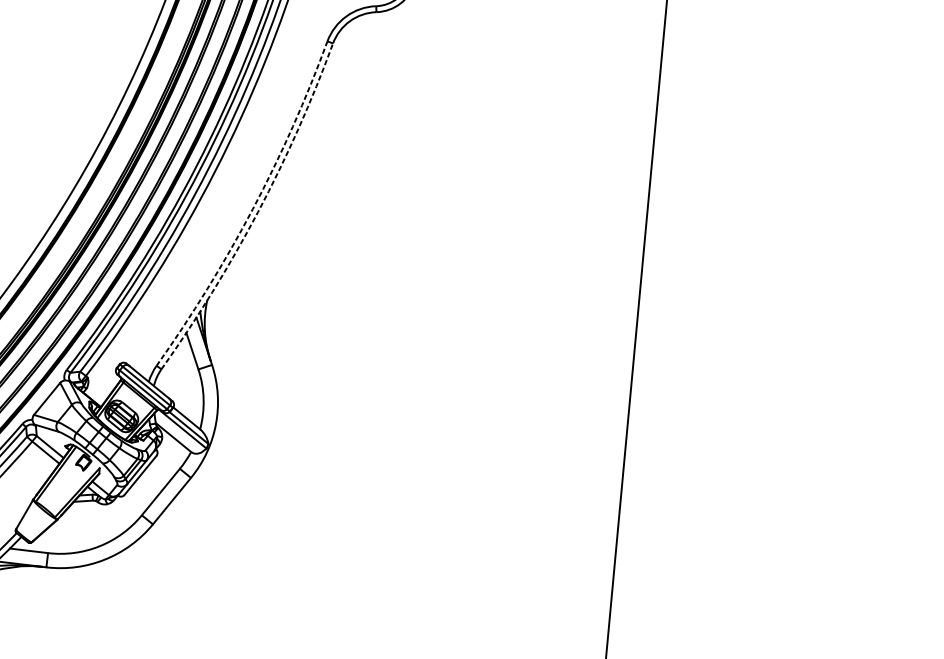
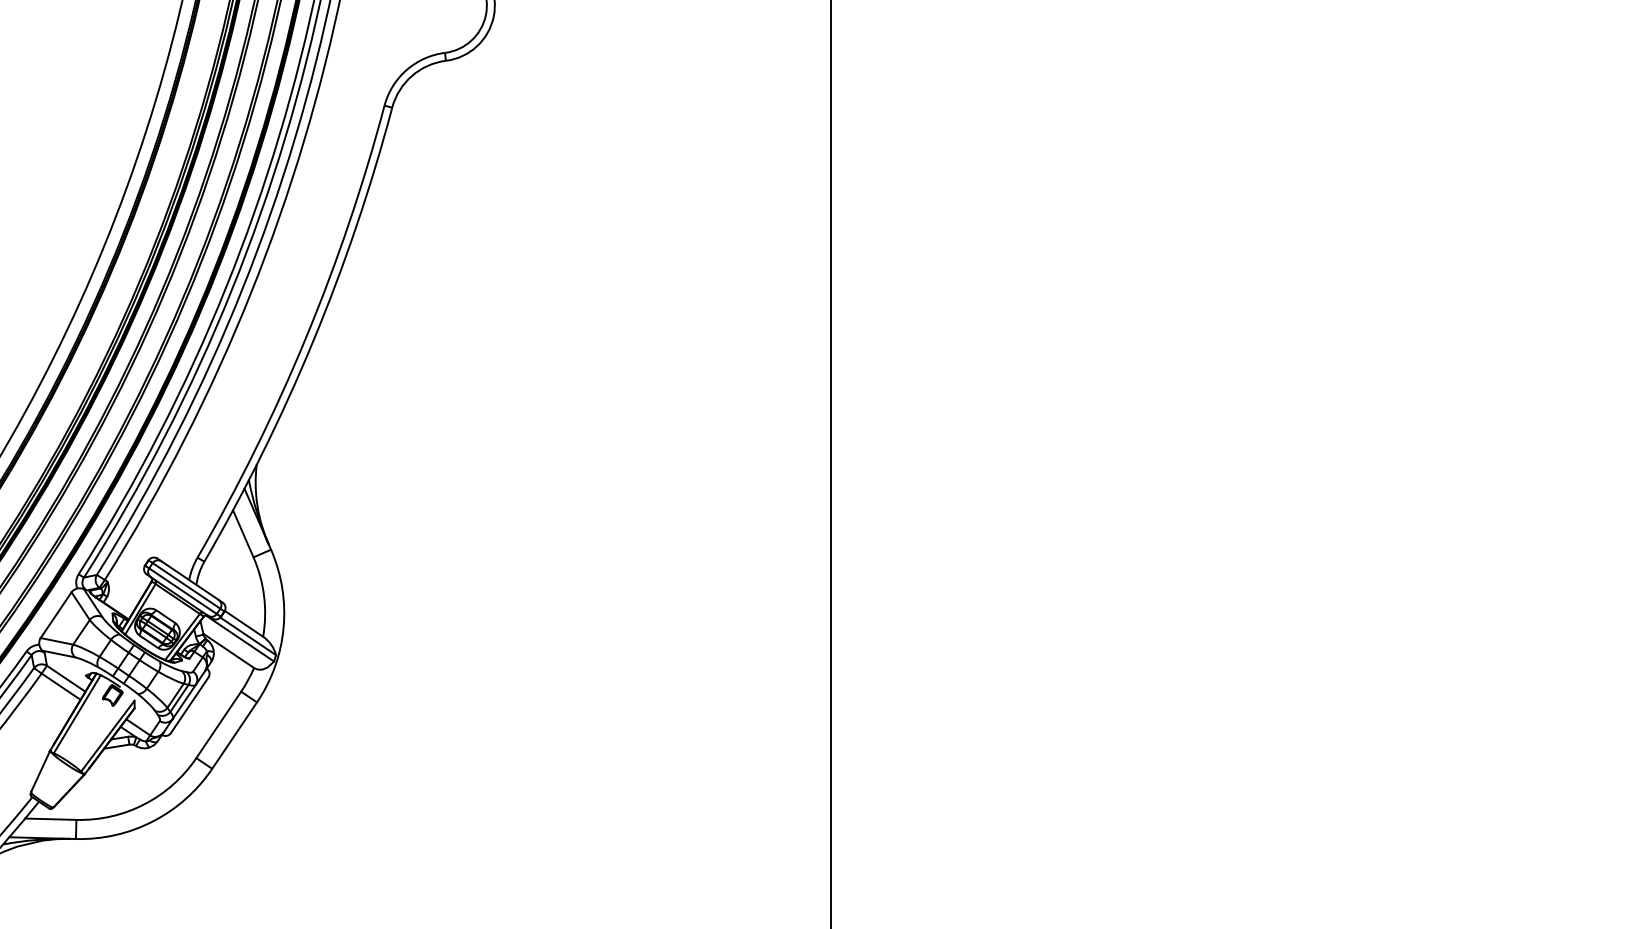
arc: (253, 209) -> (306, 337), dashed -> solid
arc: (258, 211) -> (313, 340), dashed -> solid

